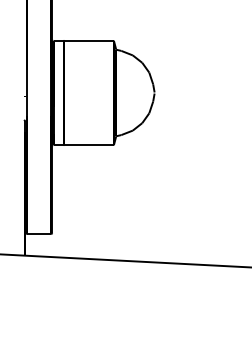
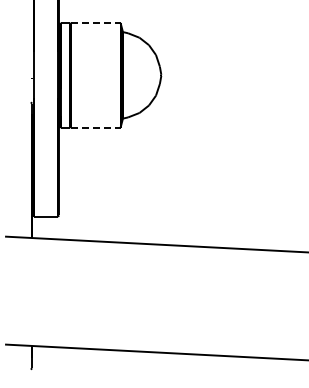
line: (88, 41) -> (95, 23), solid -> dashed
line: (88, 145) -> (95, 127), solid -> dashed

